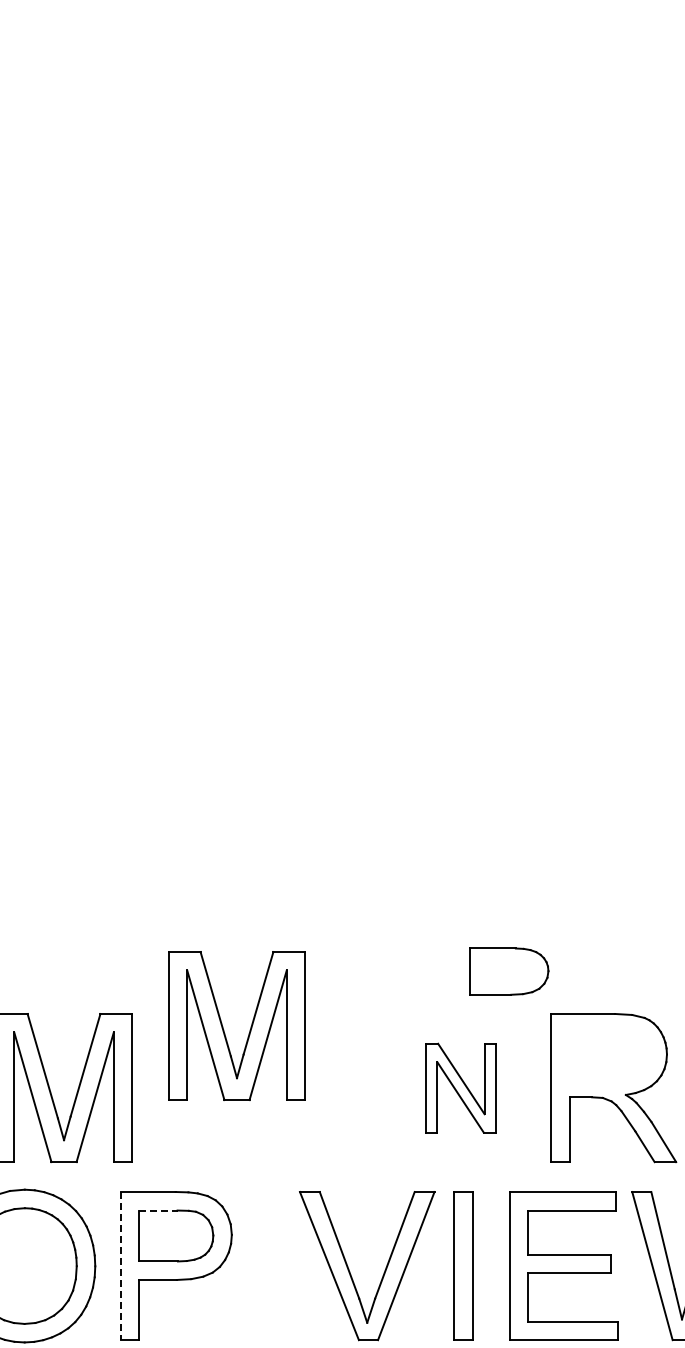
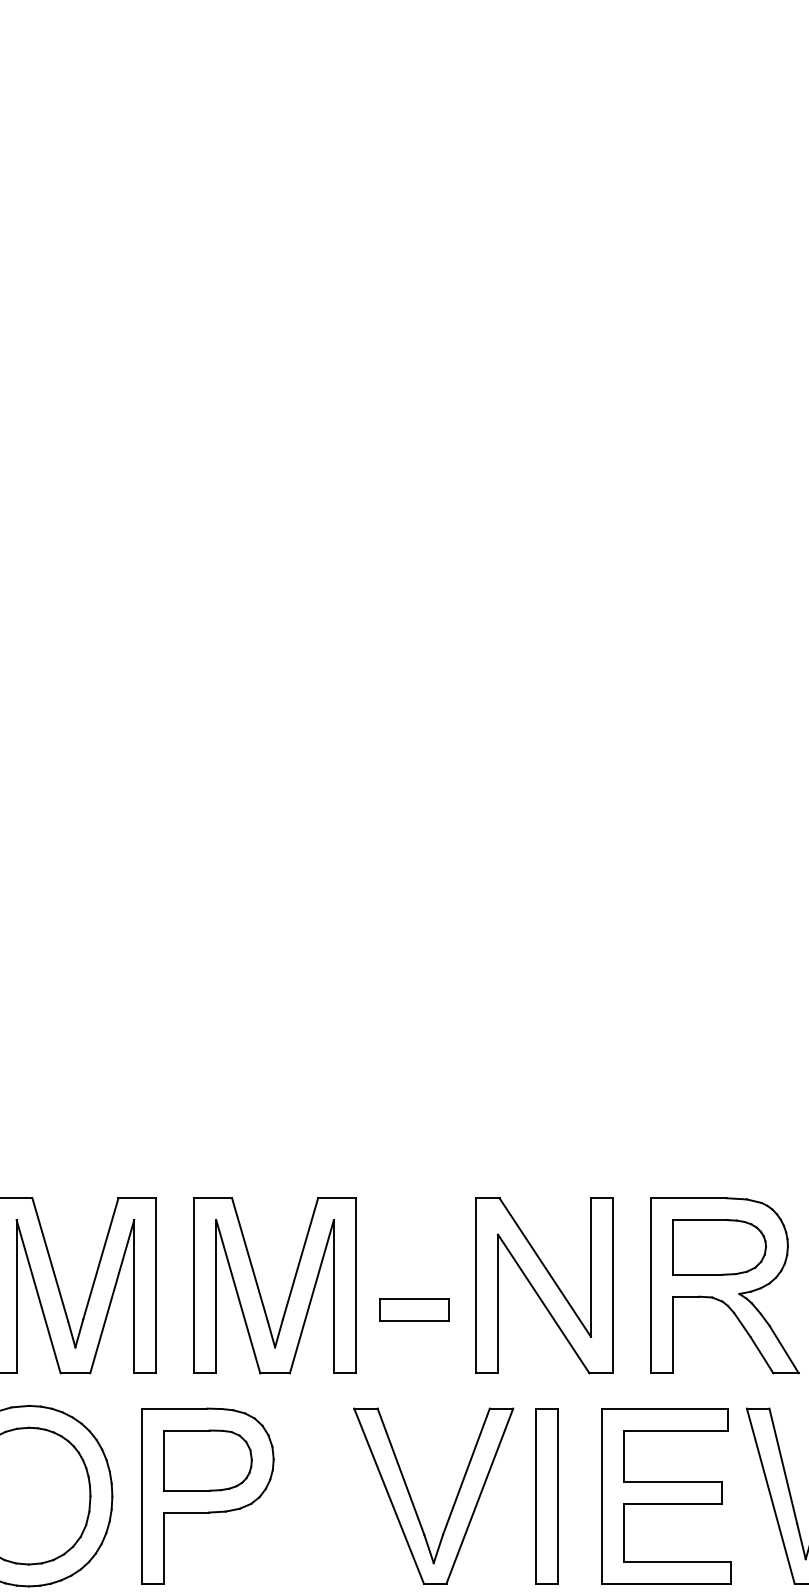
part: (509, 971) -> (720, 1247), moved
part: (224, 1030) -> (260, 1291), moved
part: (460, 1088) -> (543, 1286), size x1.67
part: (350, 1108) -> (413, 1309), added
line: (158, 1210) -> (187, 1430), dashed -> solid
line: (120, 1266) -> (142, 1496), dashed -> solid

